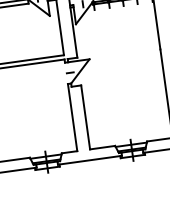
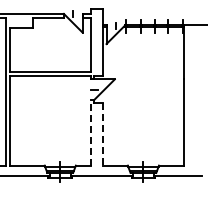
line: (72, 117) -> (90, 132), solid -> dashed
line: (85, 117) -> (103, 134), solid -> dashed

